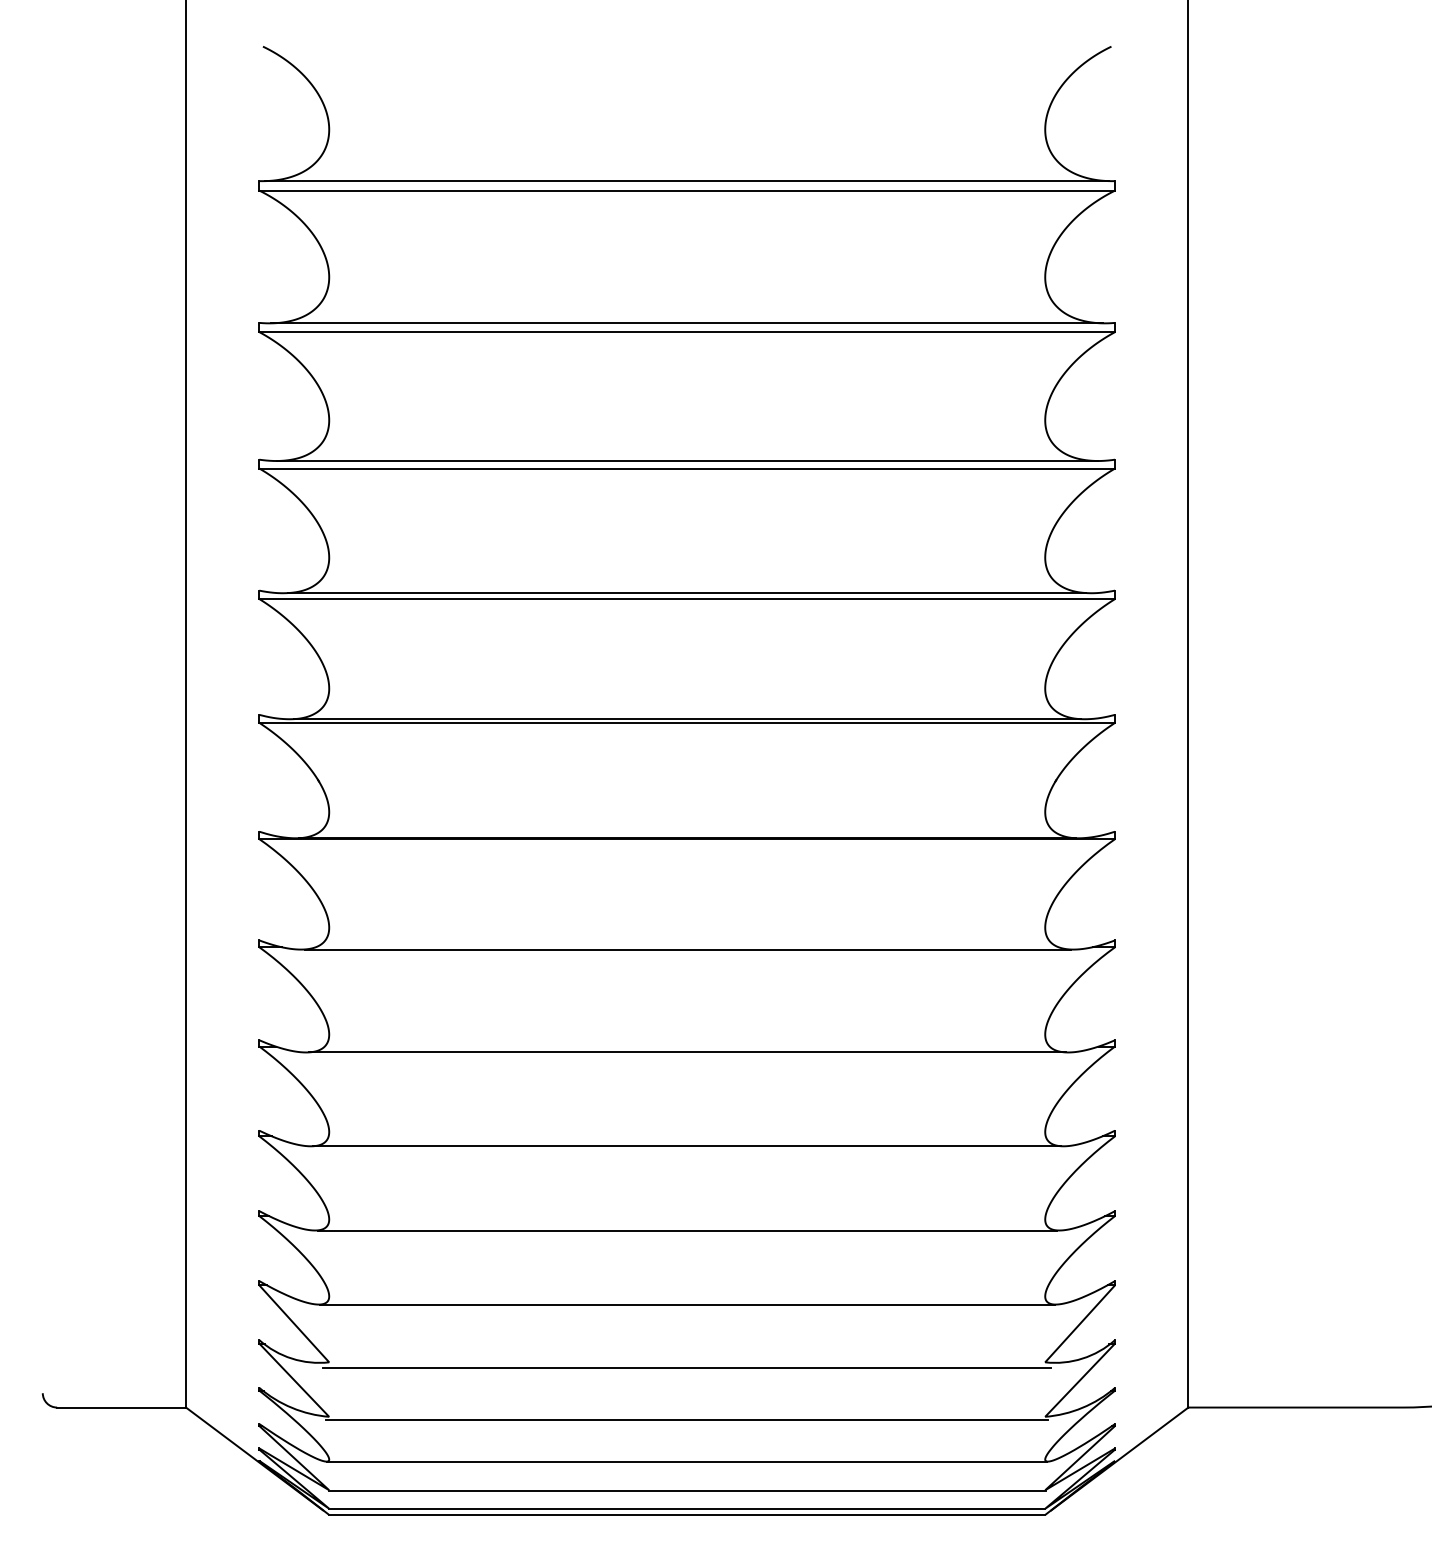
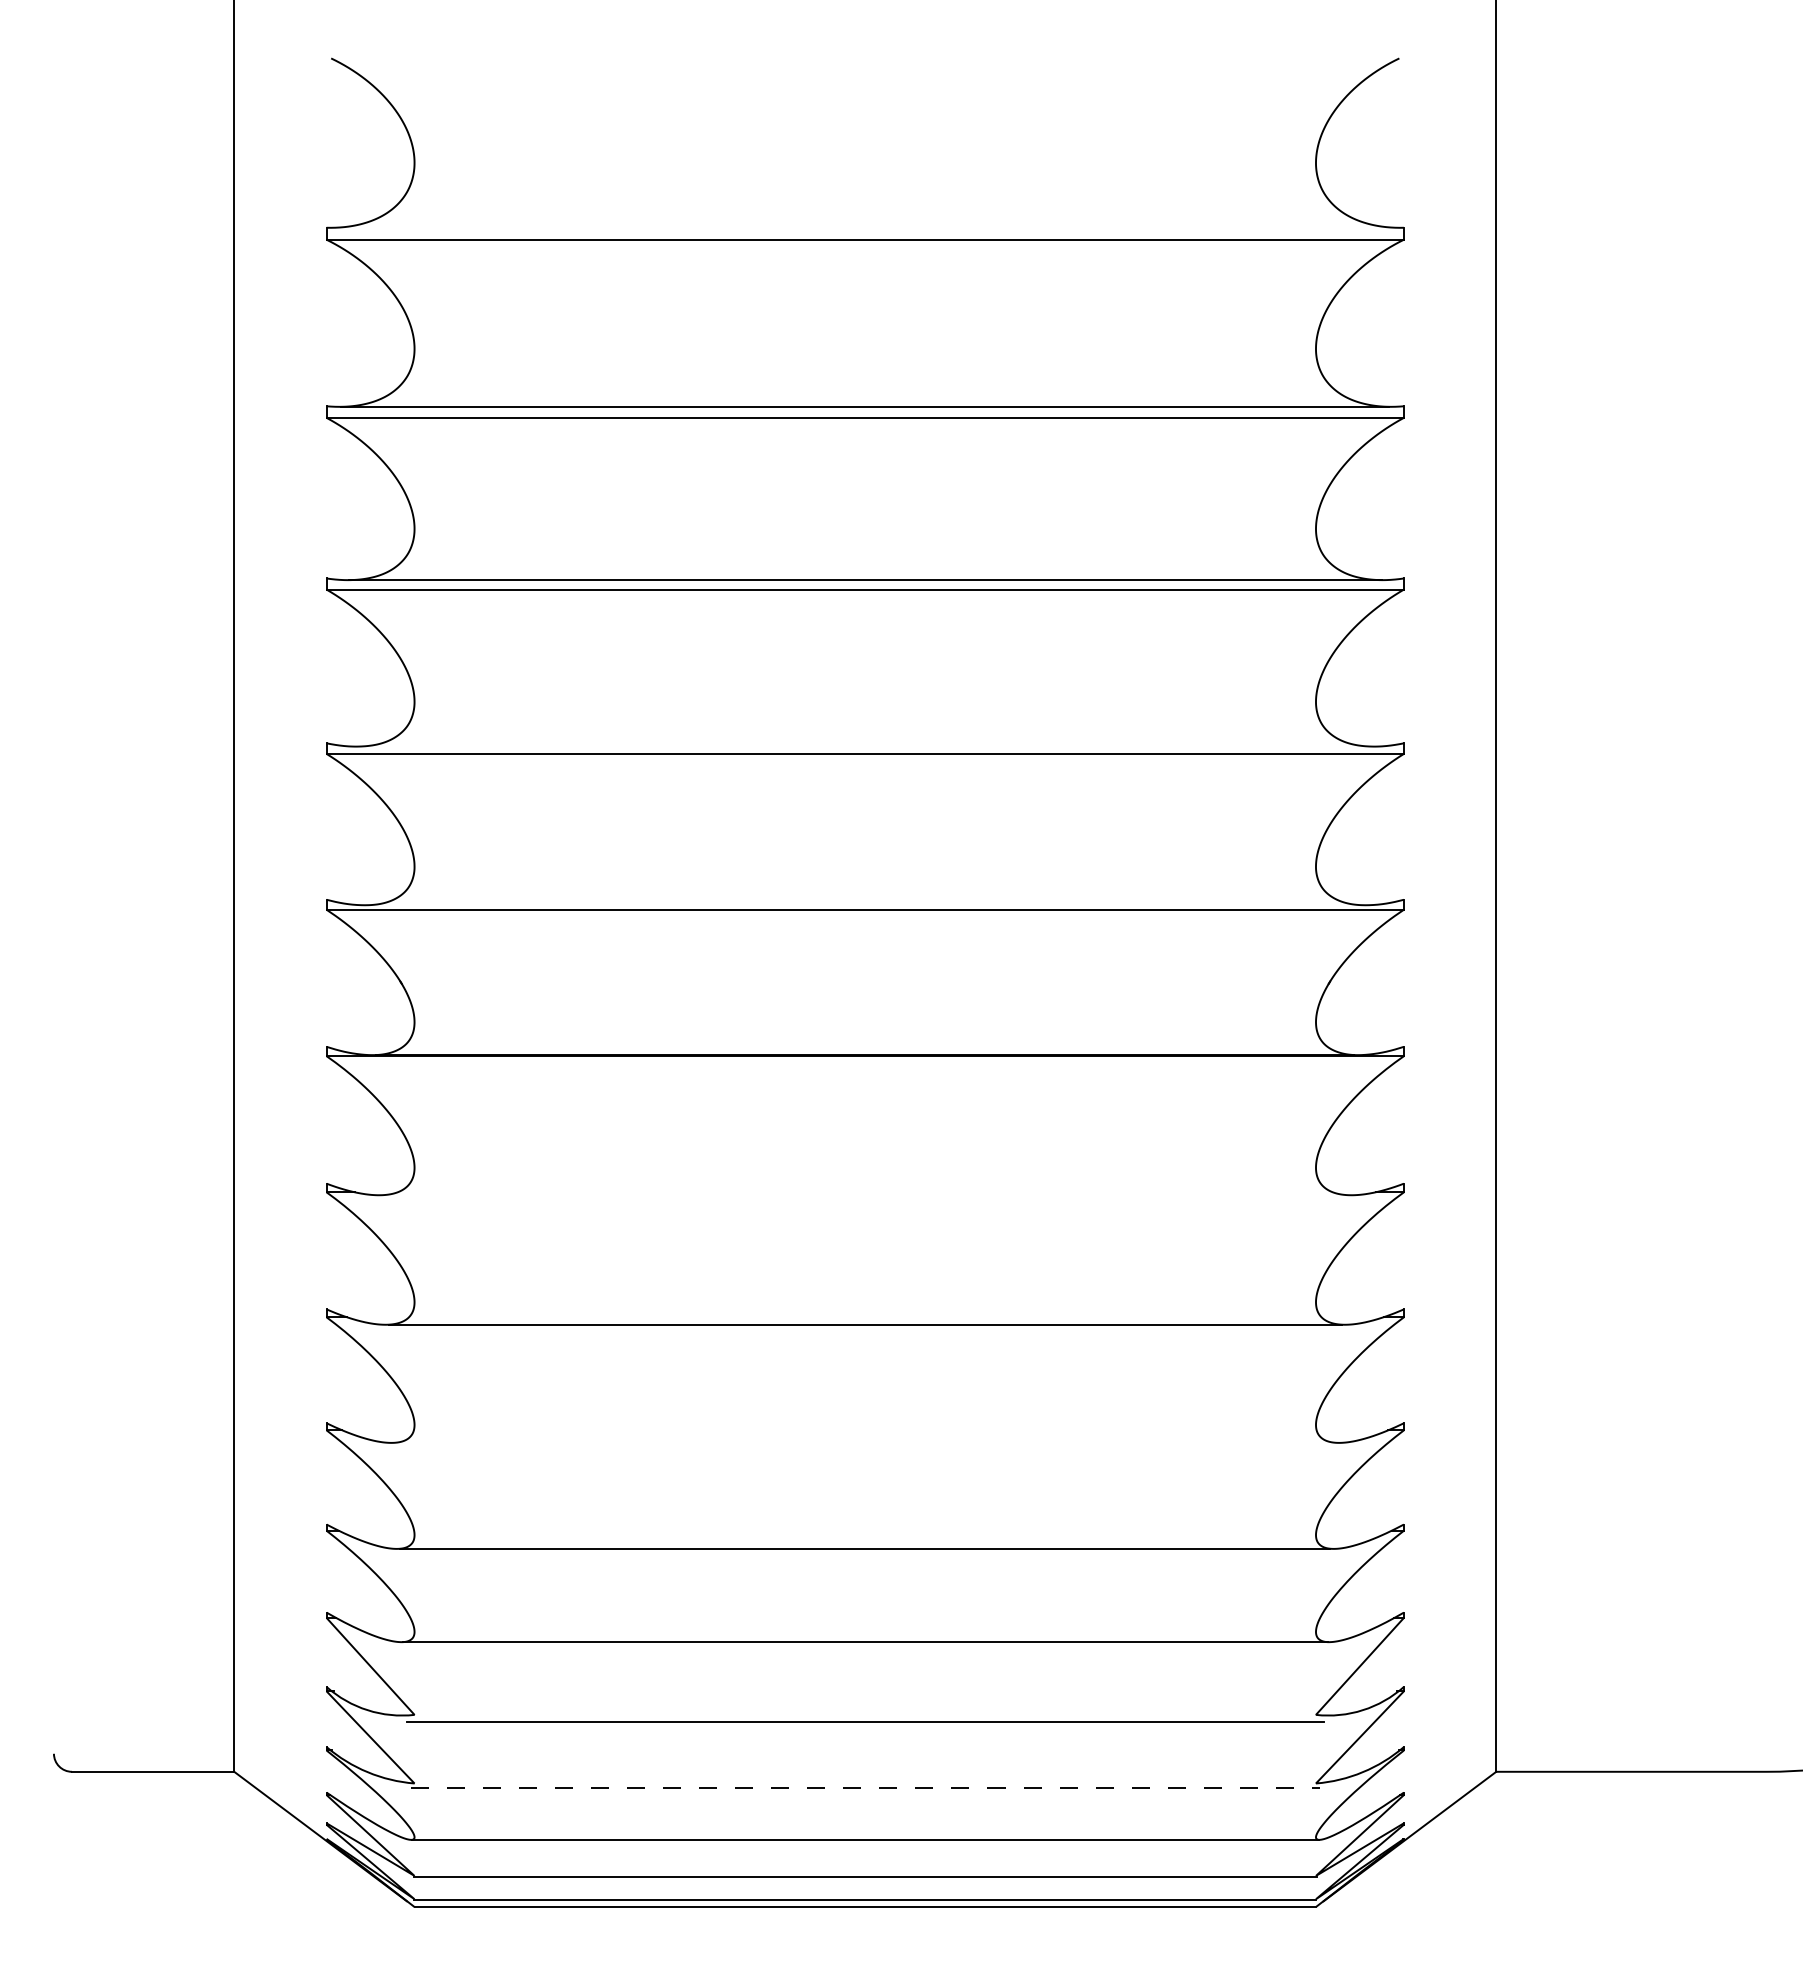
line: (686, 180) -> (864, 227), removed
line: (686, 593) -> (864, 746), removed
line: (686, 719) -> (864, 905), removed
line: (687, 949) -> (865, 1195), removed
line: (686, 1145) -> (864, 1442), removed
line: (687, 1420) -> (865, 1788), solid -> dashed

